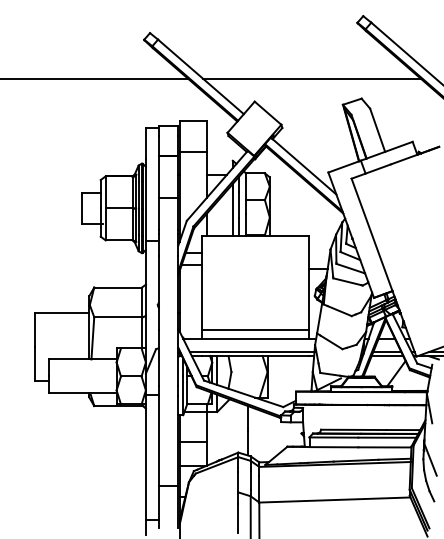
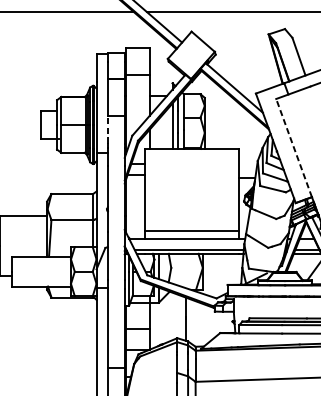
line: (158, 213) -> (107, 129), solid -> dashed
line: (372, 234) -> (294, 147), solid -> dashed

